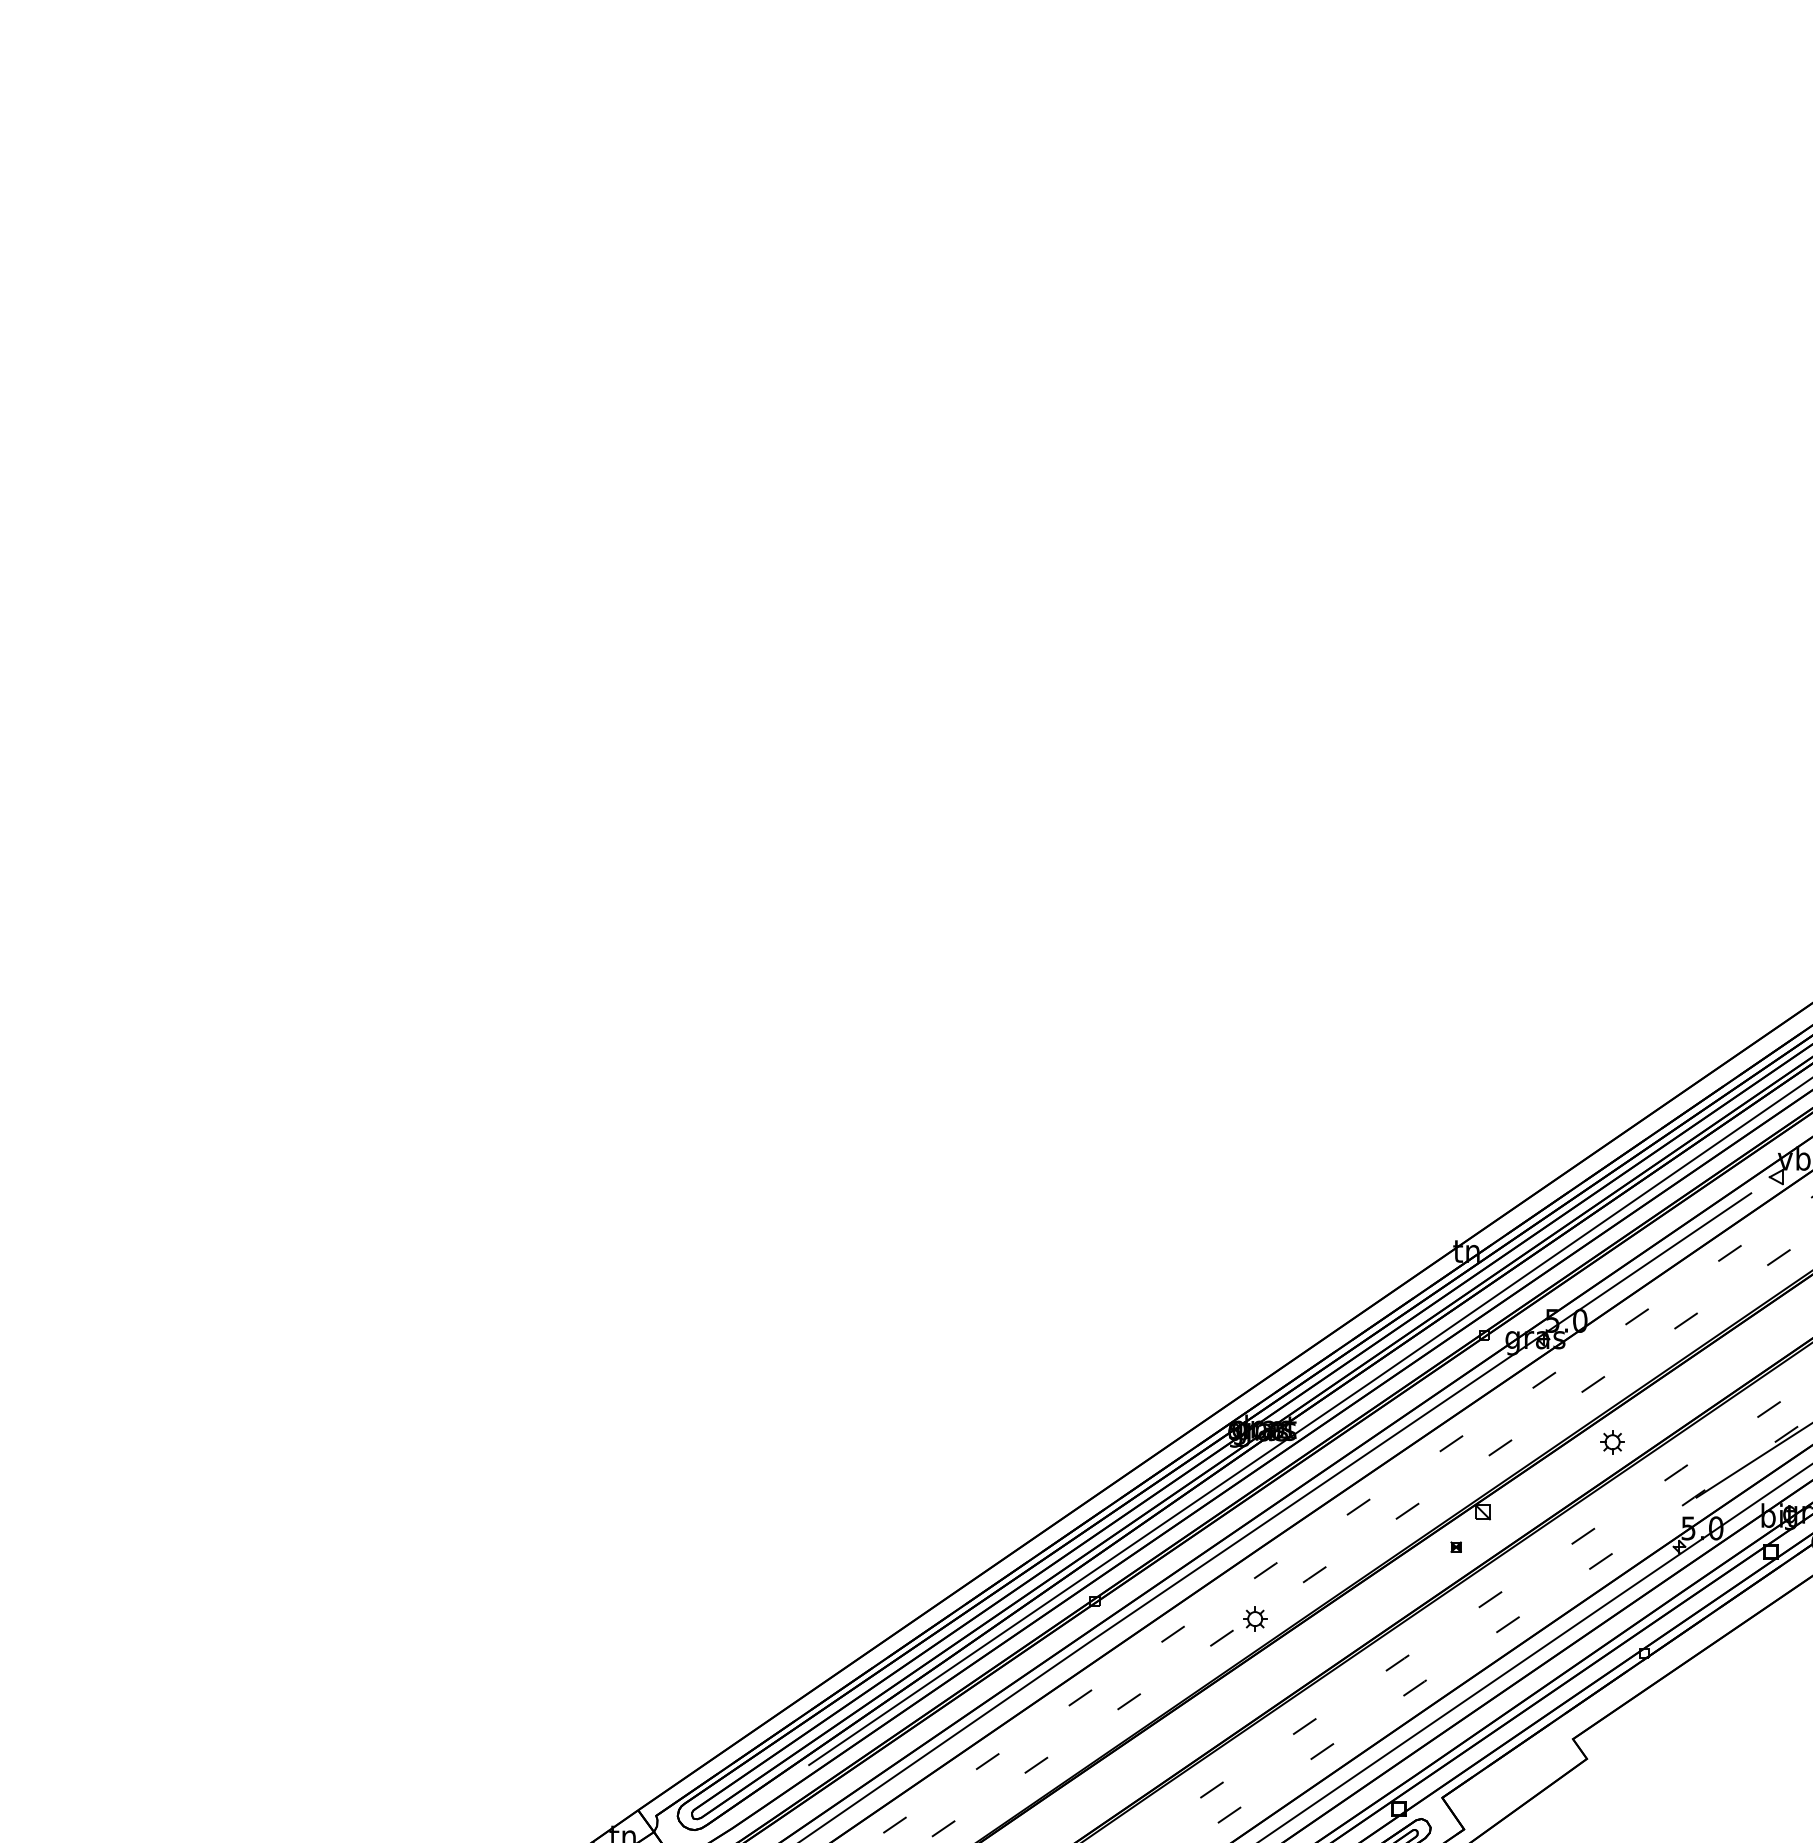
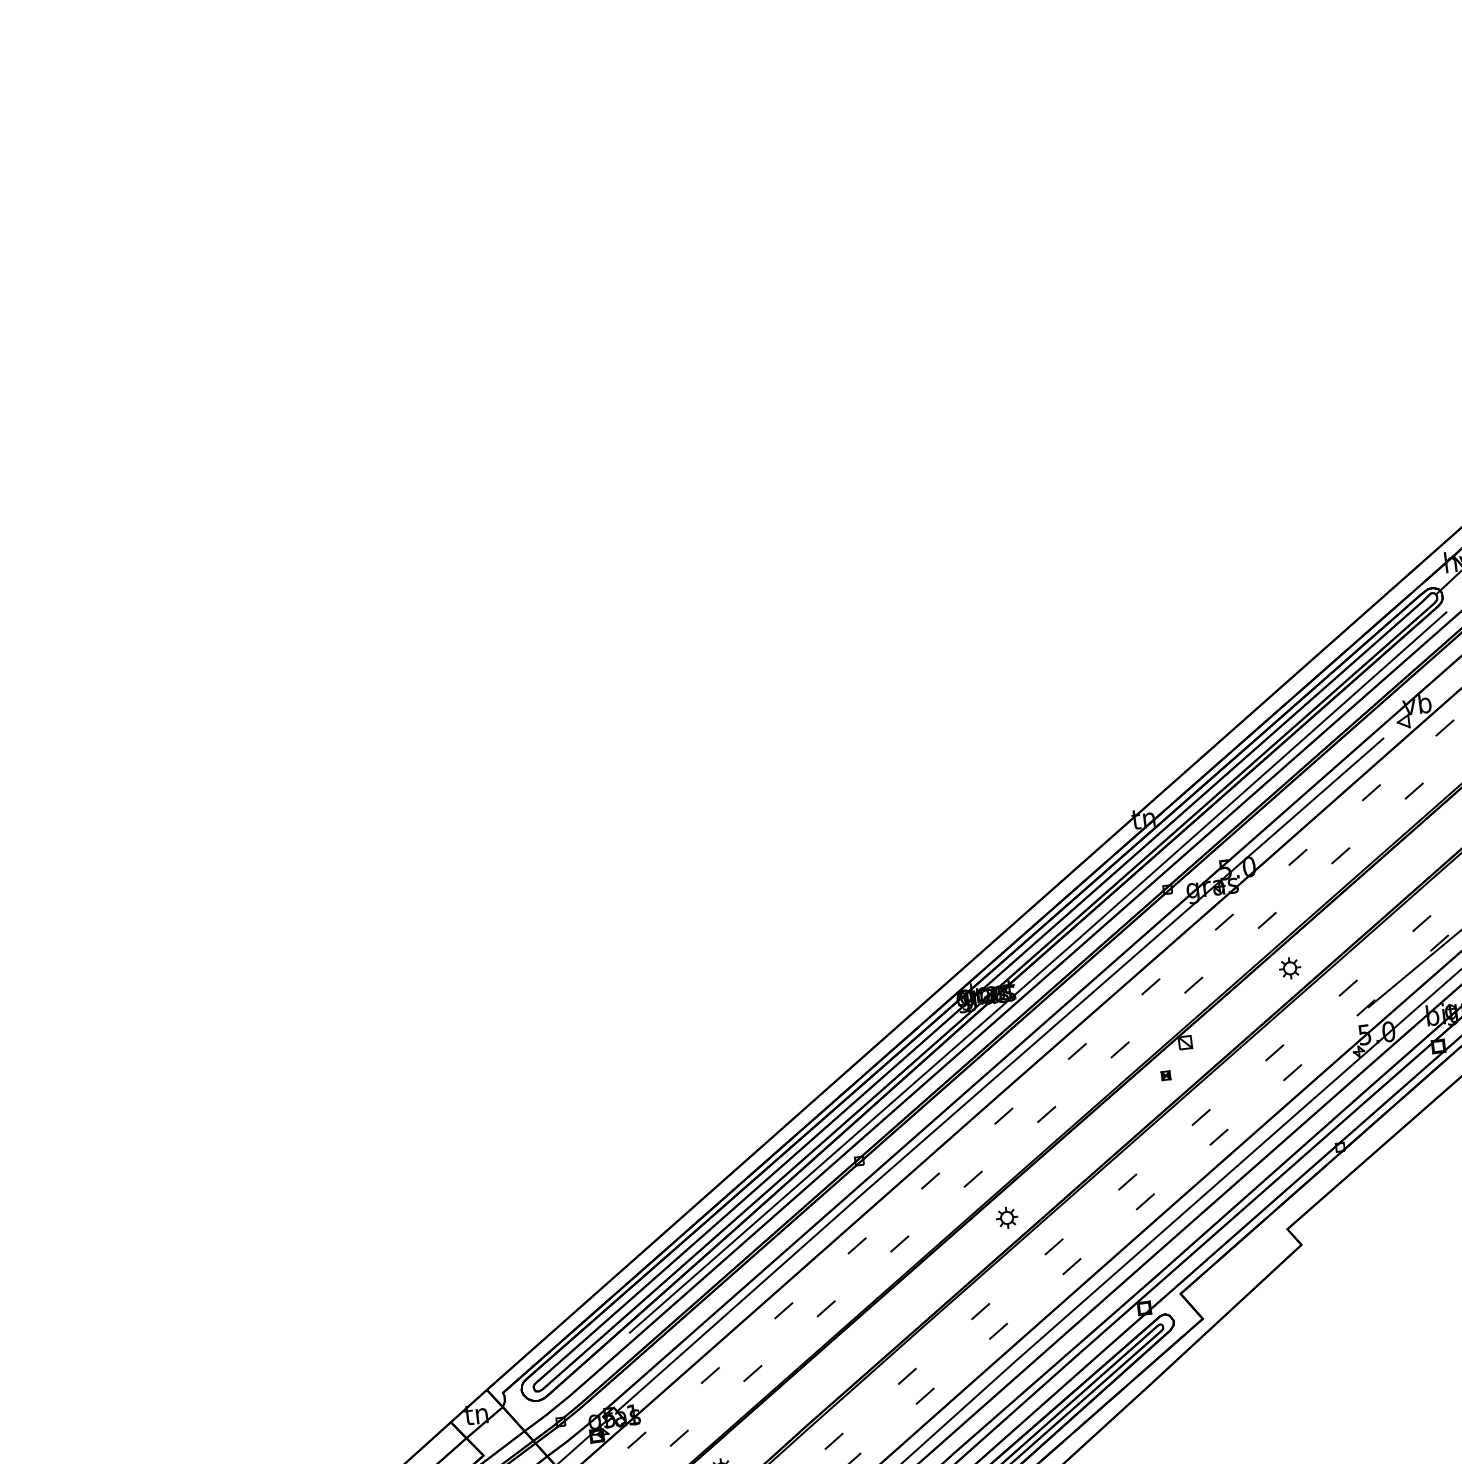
part: (1255, 1618) -> (1007, 1217), moved

